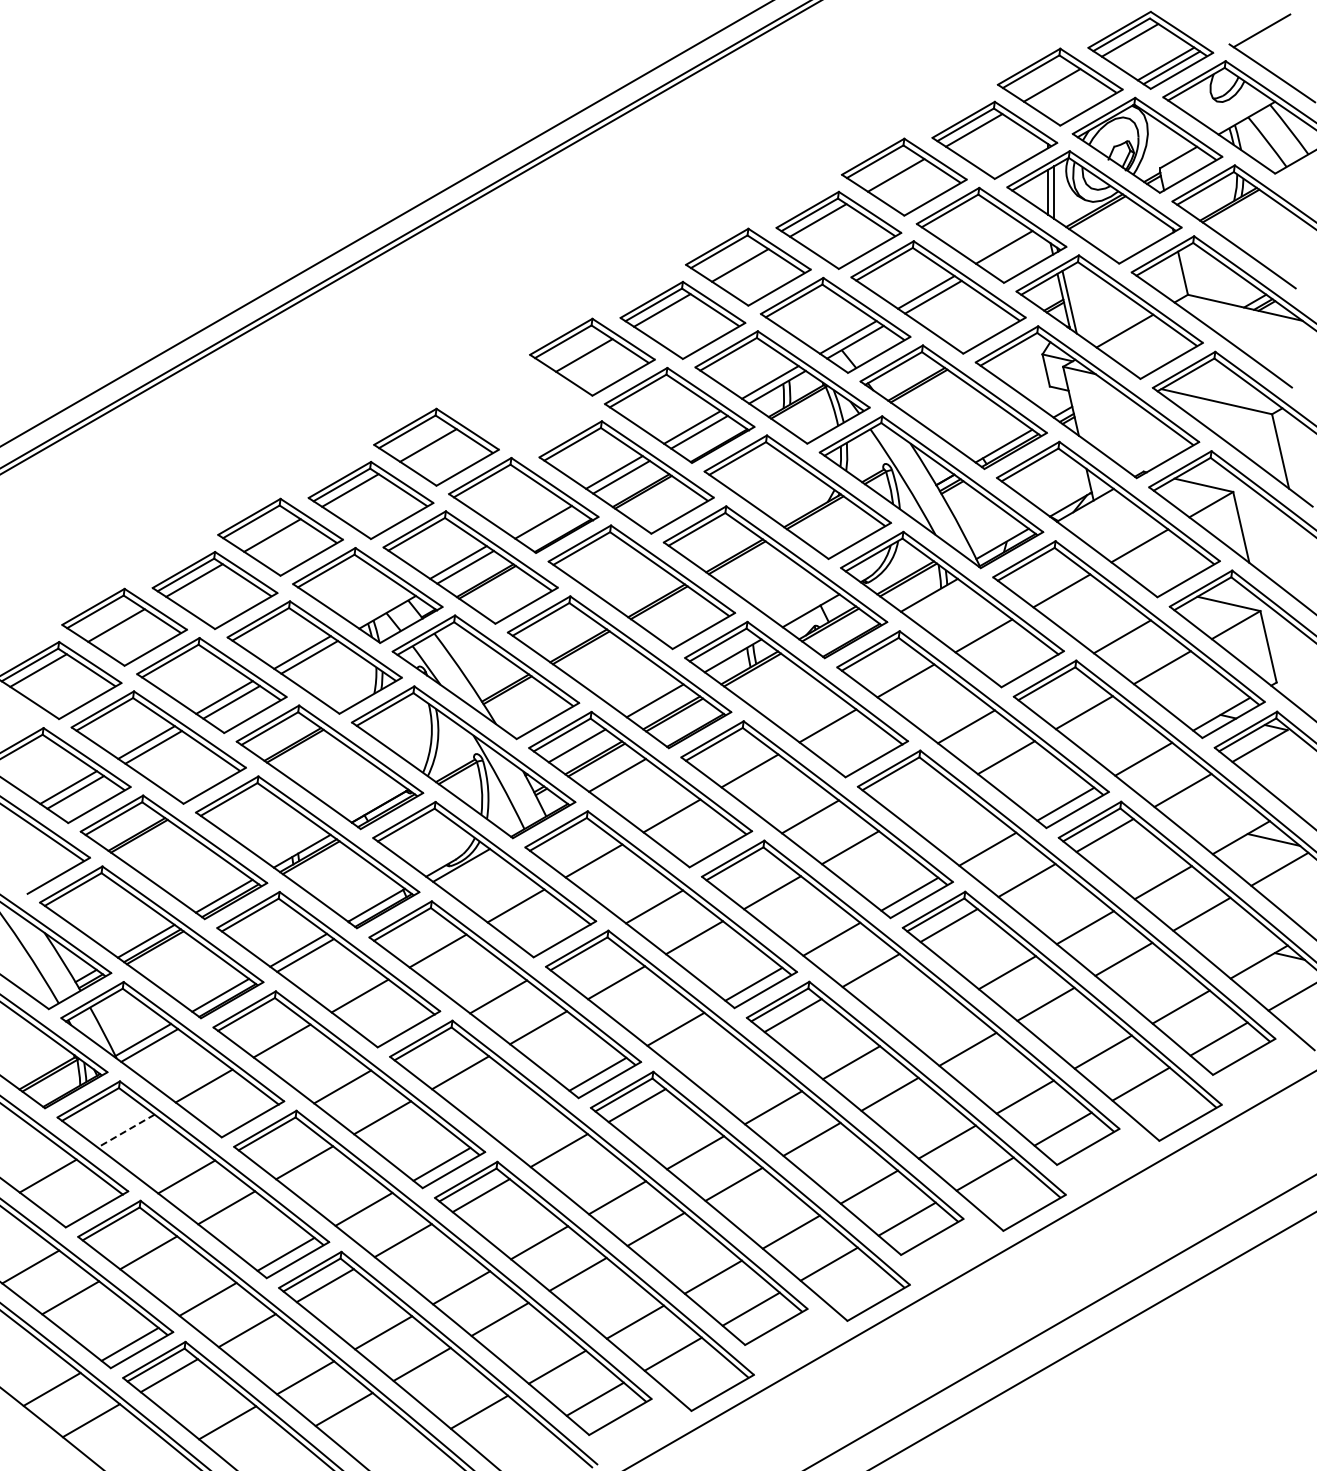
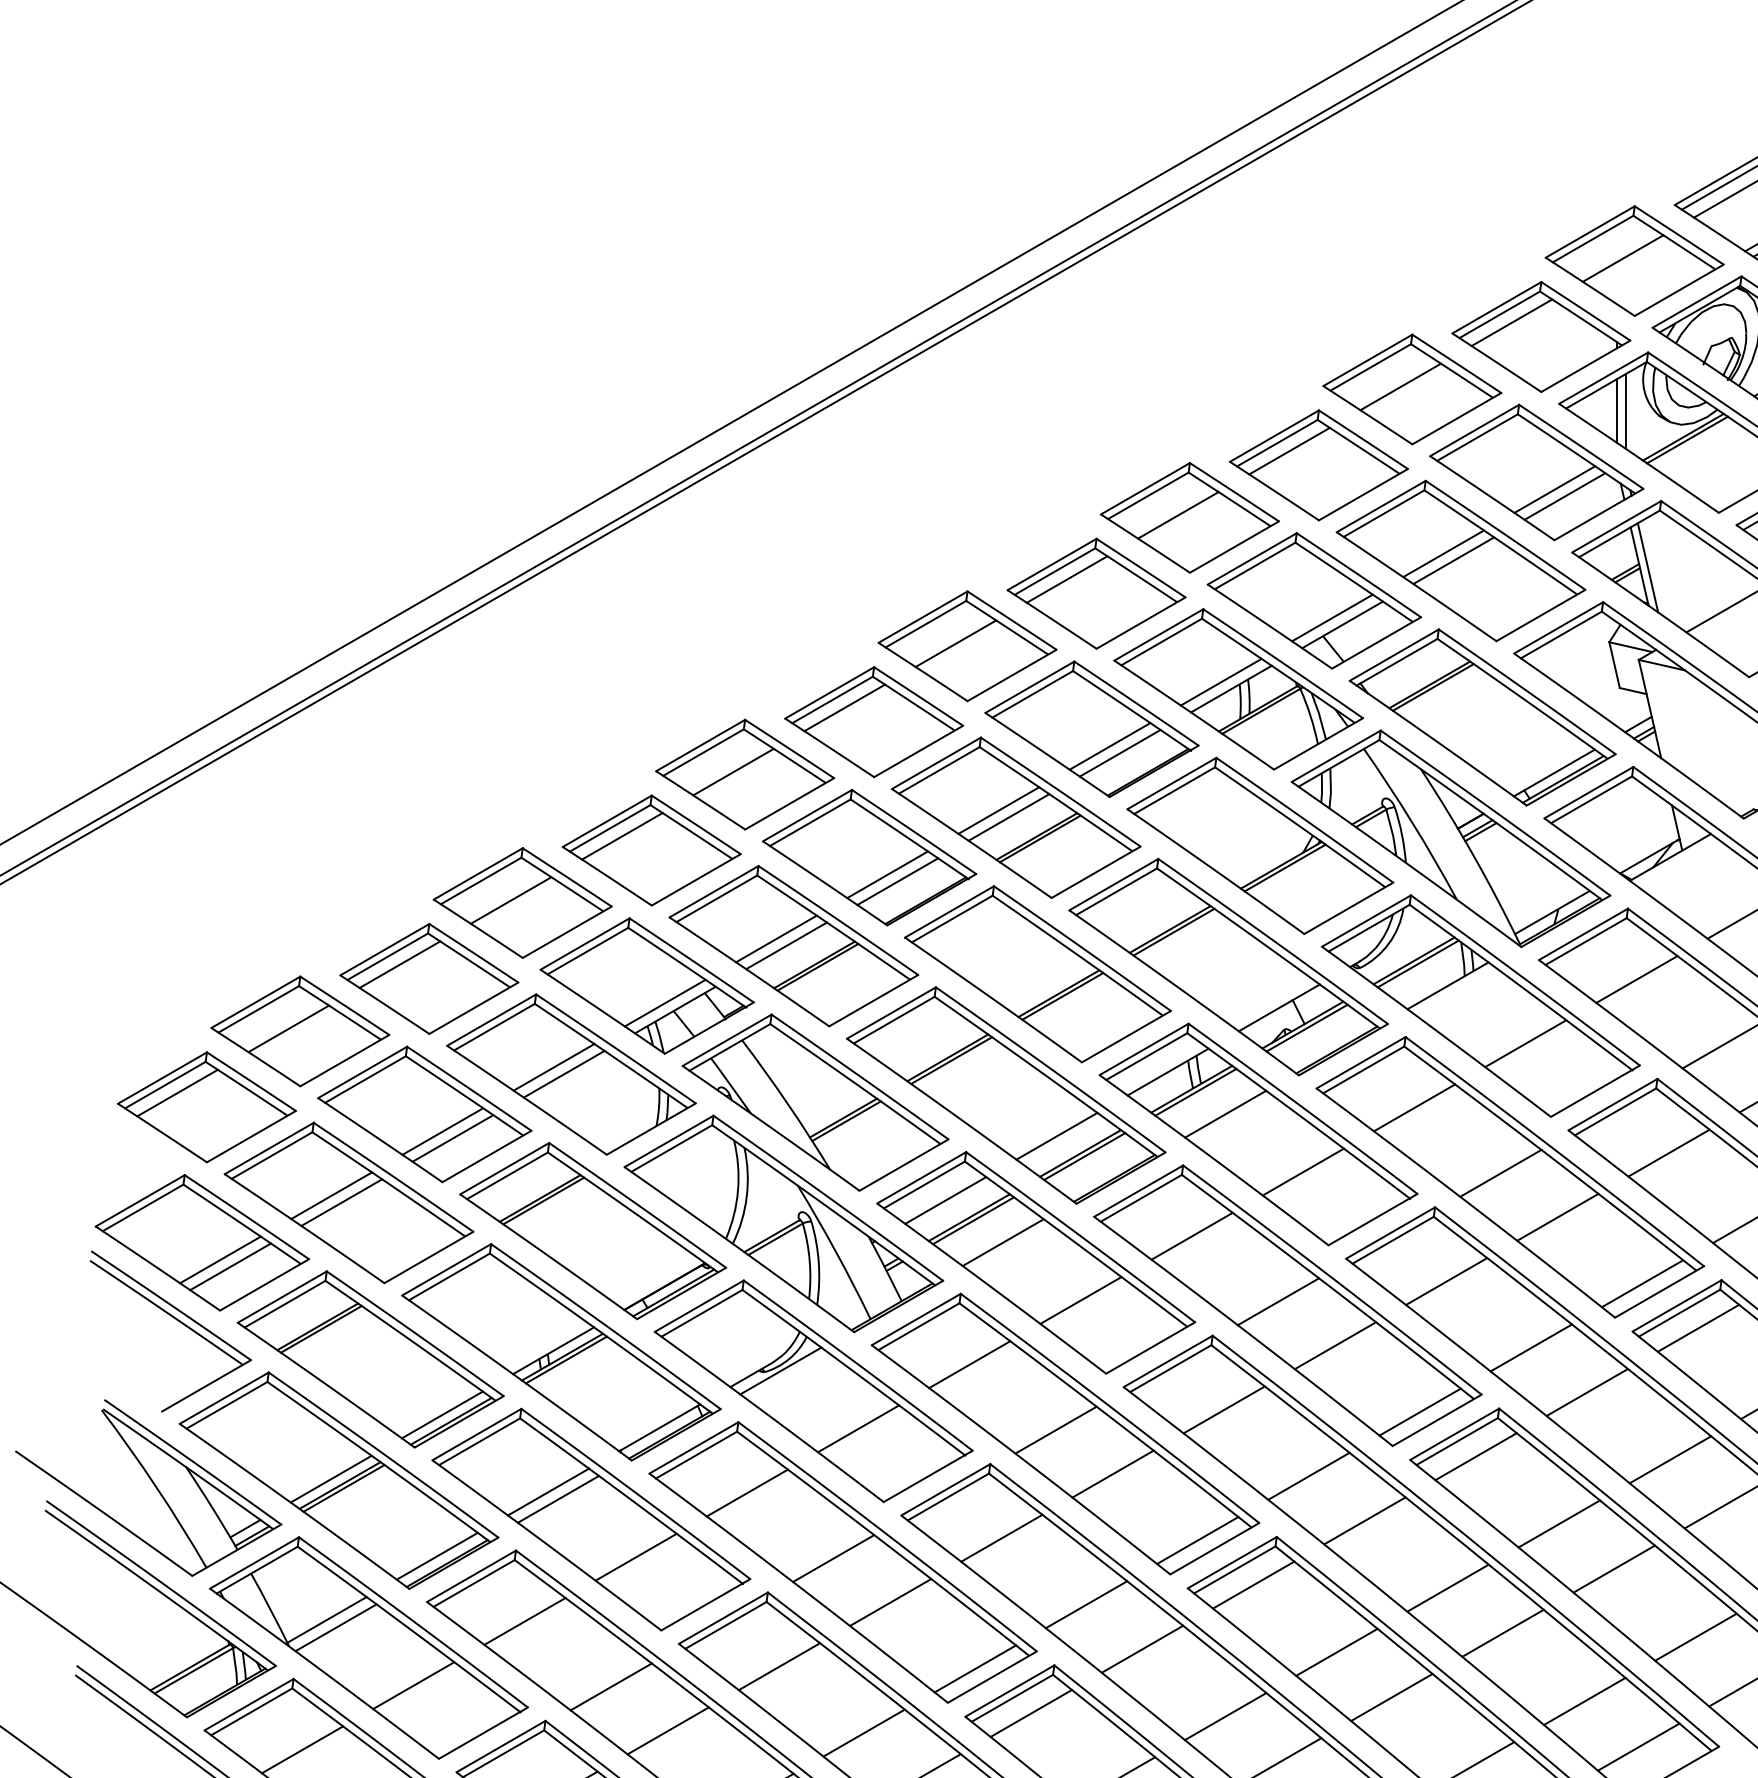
line: (1011, 251) -> (1565, 495), added
part: (526, 410) -> (873, 722), added
line: (536, 517) -> (887, 874), added
line: (380, 607) -> (665, 1003), added
line: (773, 684) -> (1225, 1112), added
line: (927, 802) -> (1445, 1281), added
line: (929, 1017) -> (1448, 1587), added
line: (714, 1060) -> (1141, 1649), added
line: (519, 1118) -> (863, 1731), added
line: (126, 1131) -> (303, 1750), dashed -> solid

